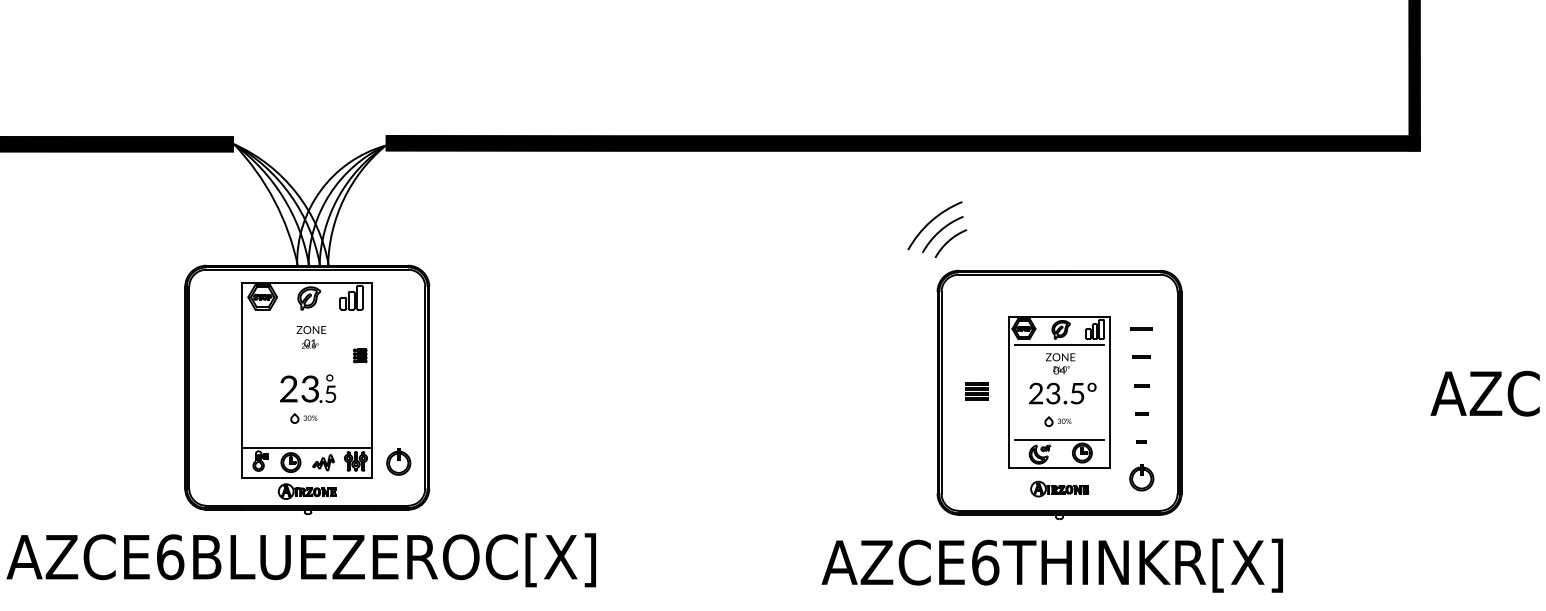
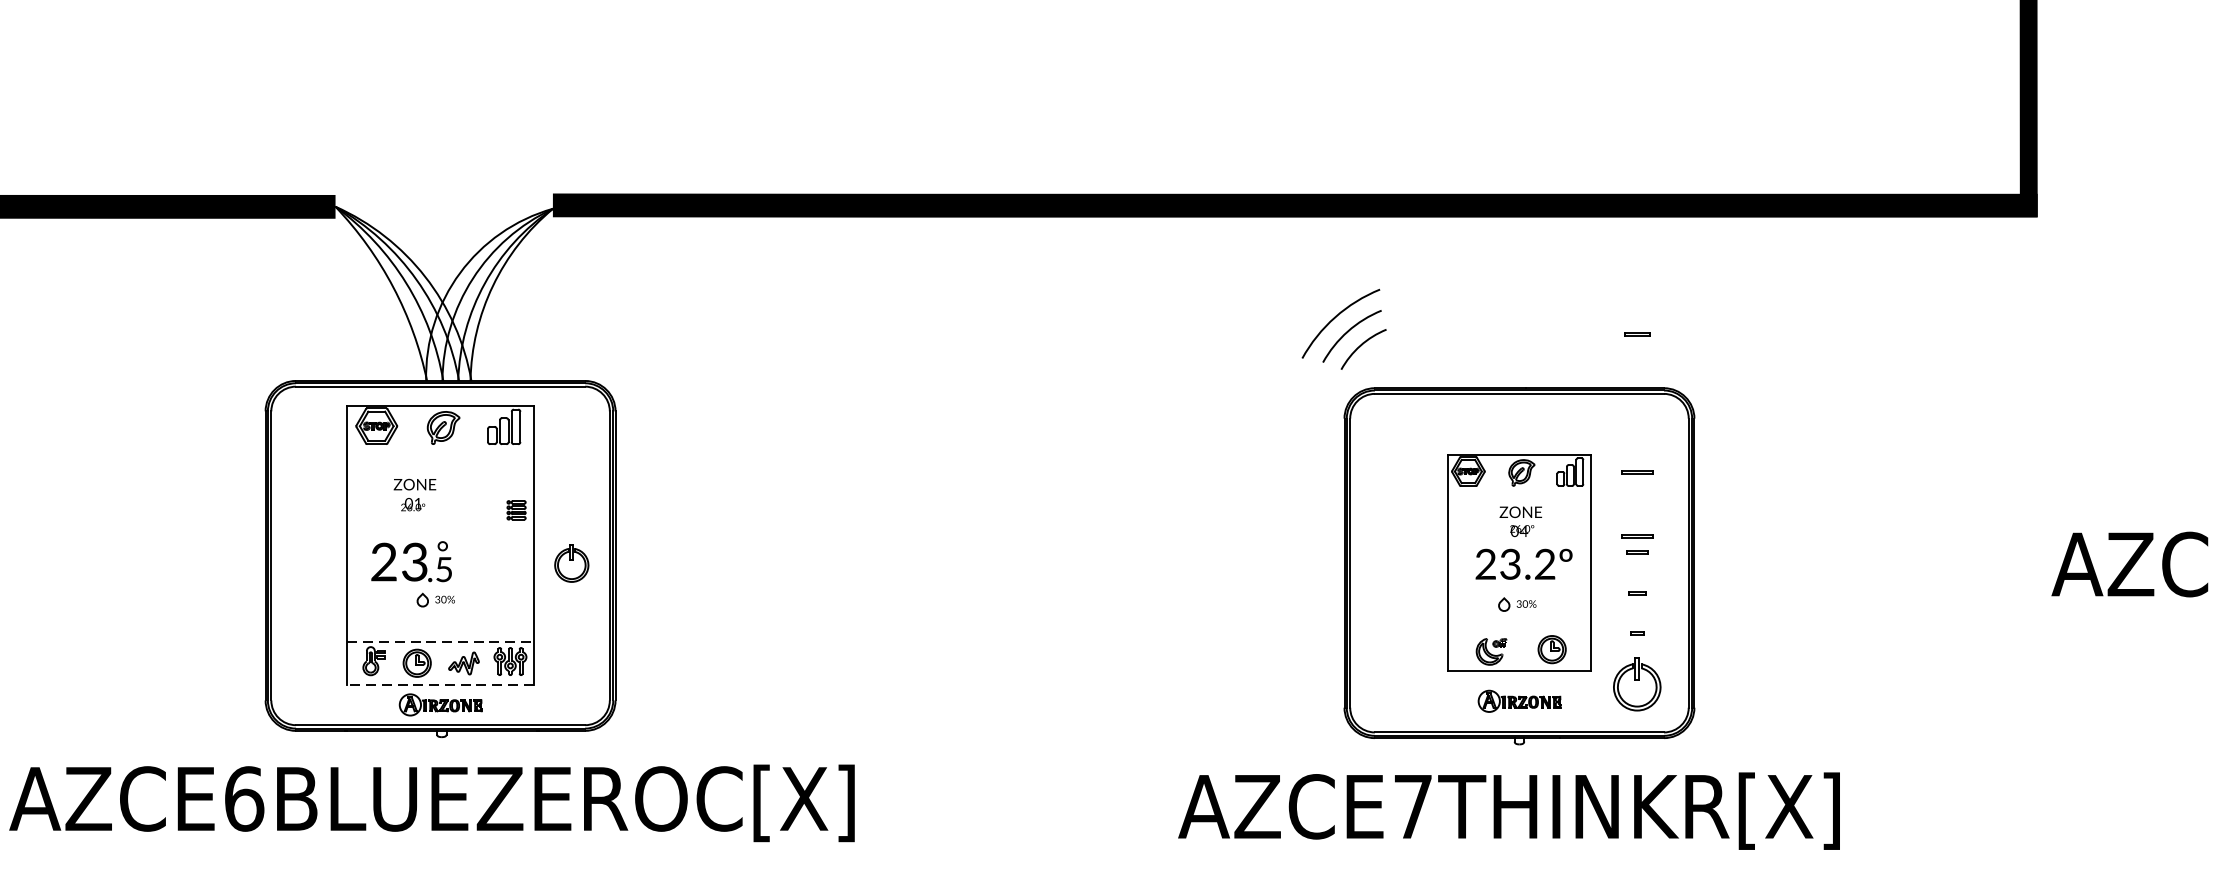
text: (311, 337) -> (415, 495), moved
line: (1059, 345) -> (1519, 495), removed
line: (1141, 356) -> (1636, 333), moved
line: (1141, 373) -> (1636, 535), added
text: (308, 388) -> (412, 561), moved
part: (976, 391) -> (1400, 561), removed
text: (1077, 393) -> (1545, 564), 23.5º -> 23.2º
line: (1059, 440) -> (1519, 631), removed
line: (307, 447) -> (440, 641), solid -> dashed
part: (398, 461) -> (571, 562), moved
line: (307, 477) -> (440, 684), solid -> dashed
part: (1141, 477) -> (1636, 684), size x1.4
text: (985, 562) -> (1413, 806), AZCE6THINKR[X] -> AZCE7THINKR[X]

